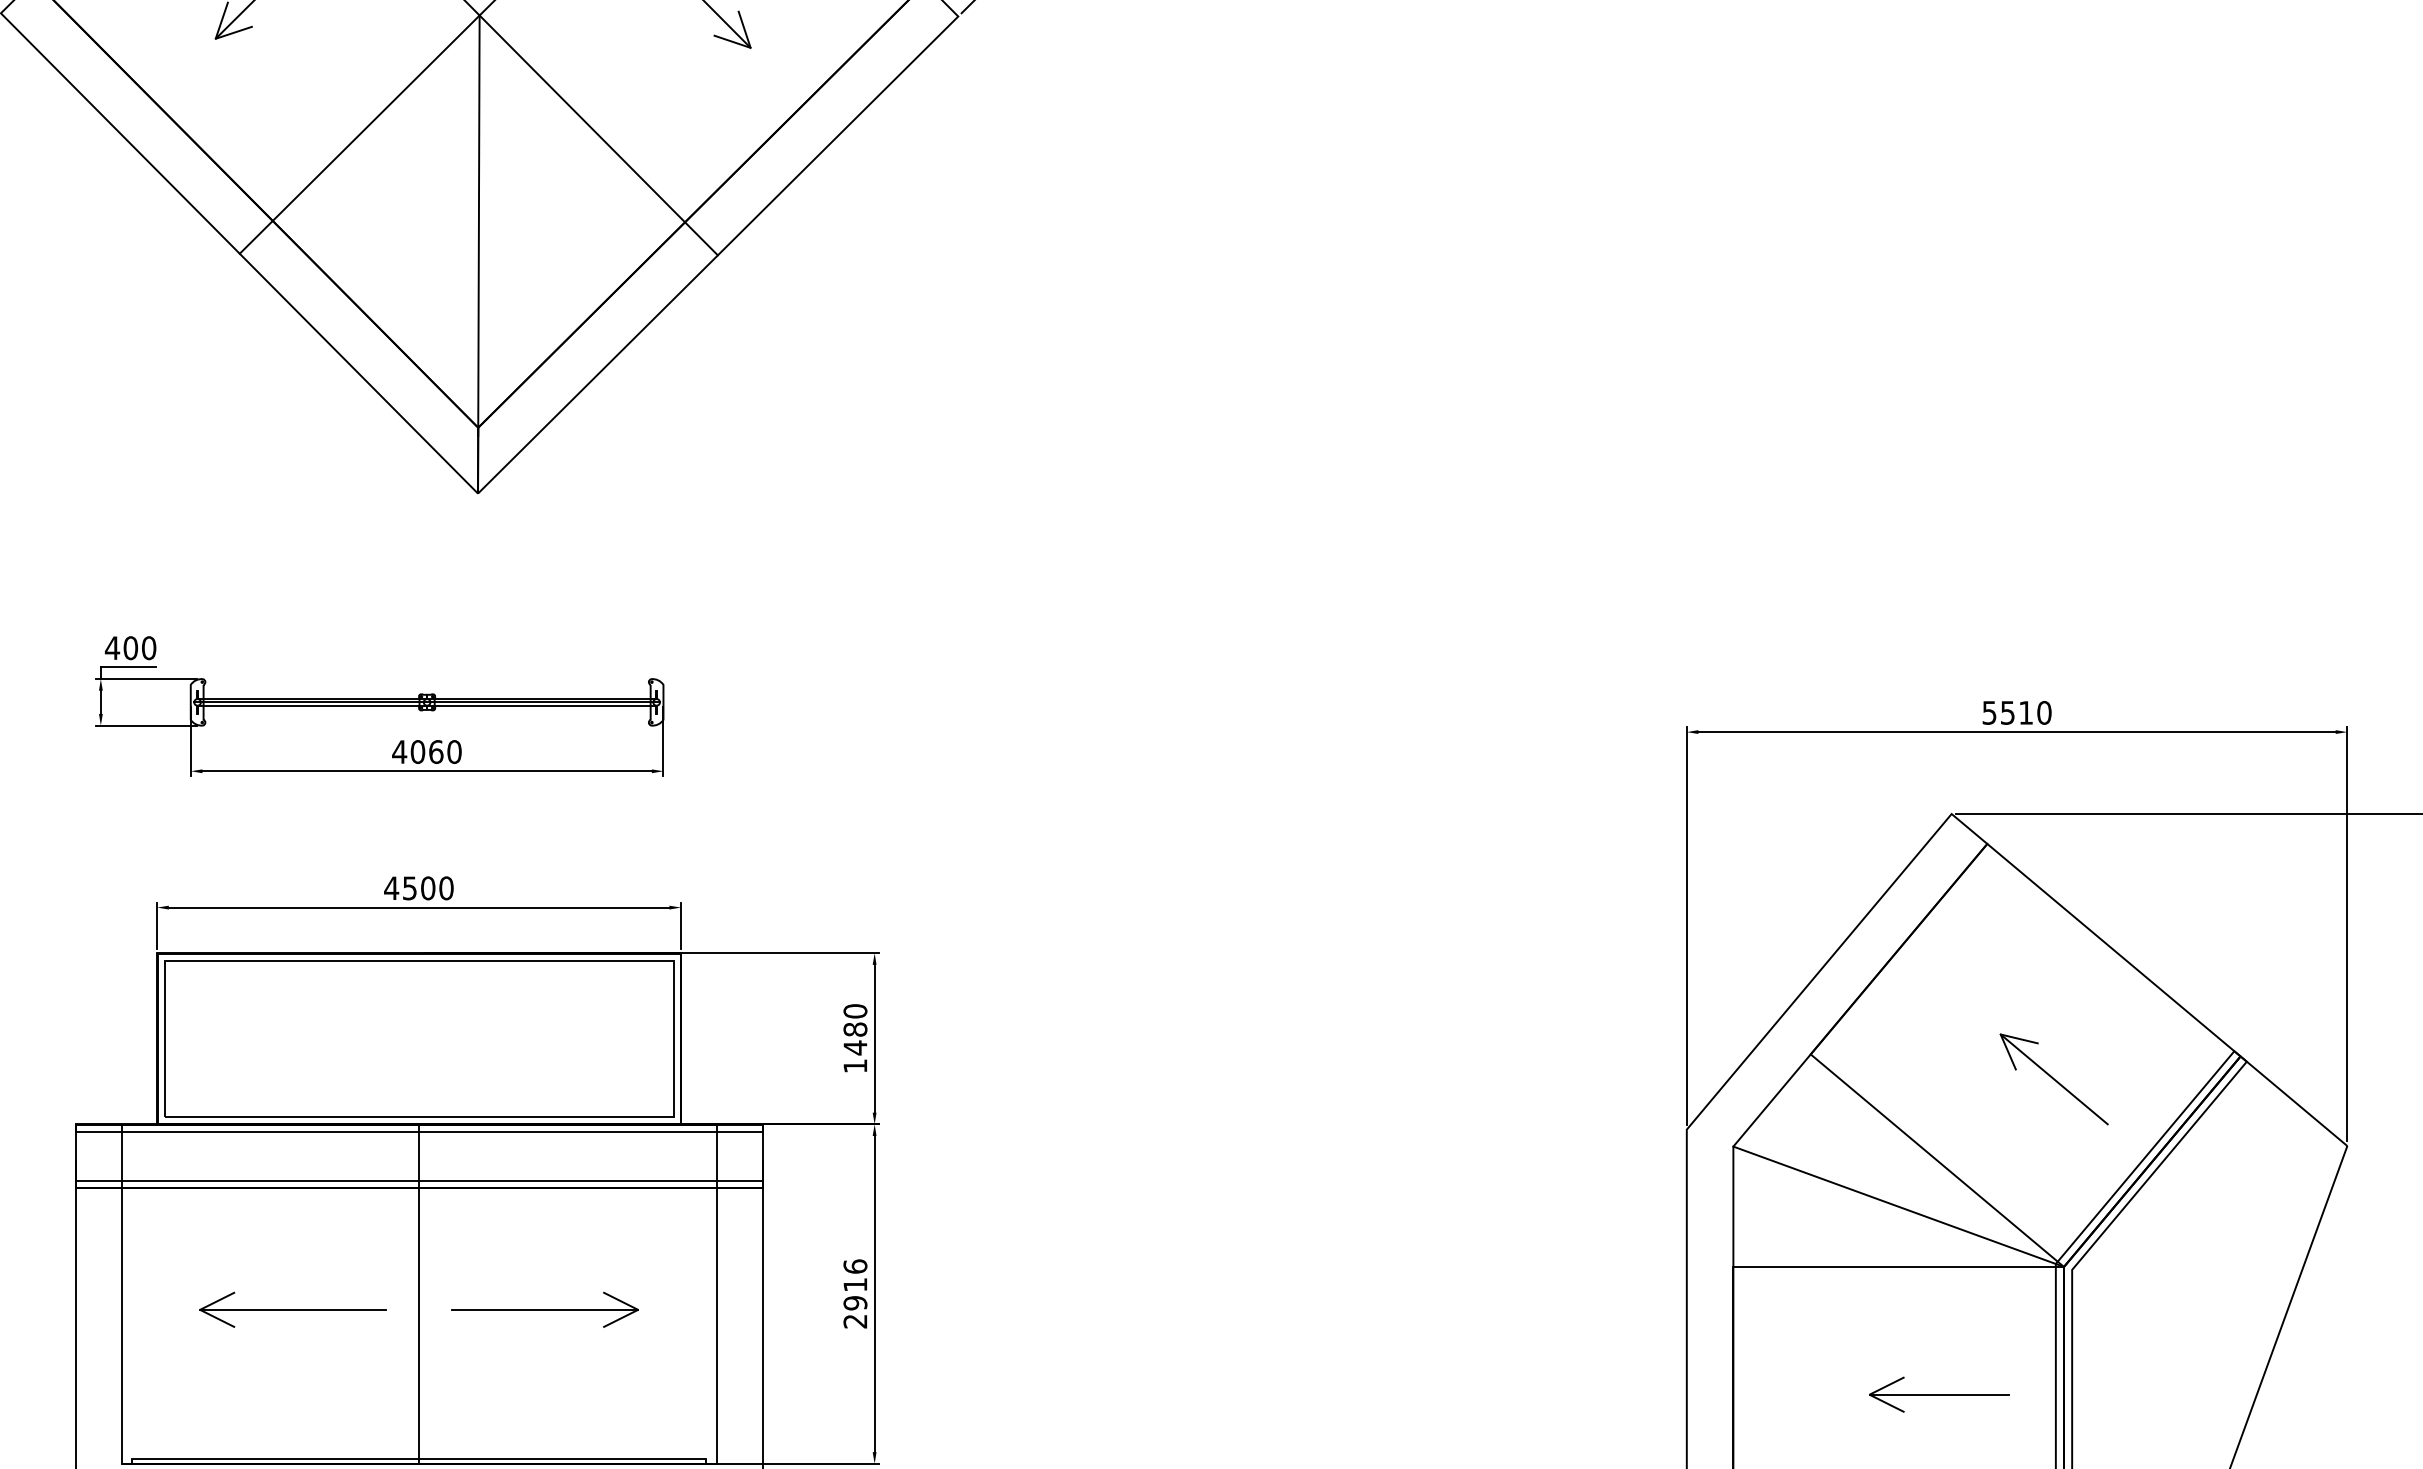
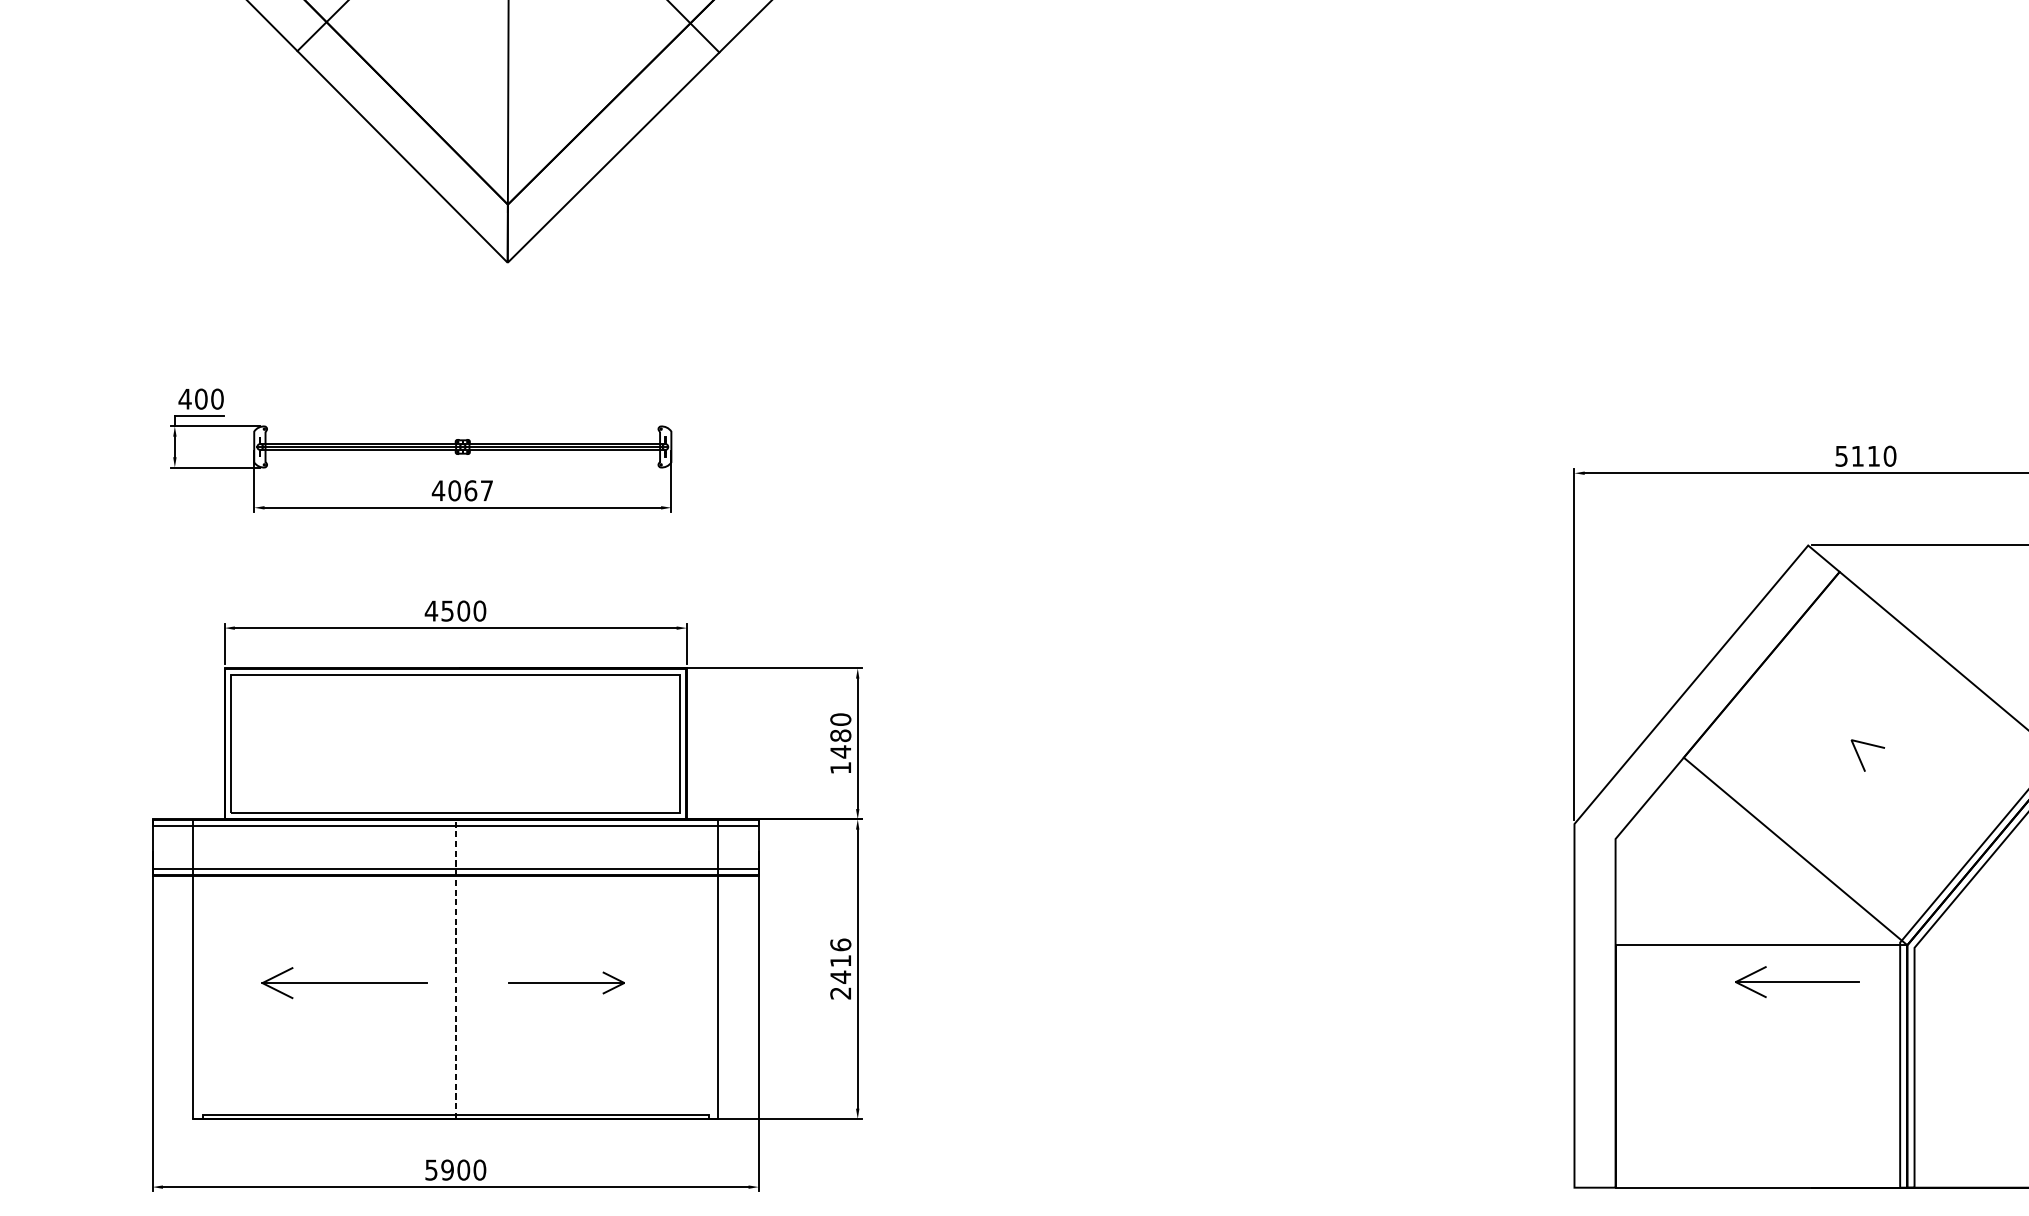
text: (2007, 712) -> (1857, 455), 5510 -> 5110
text: (454, 752) -> (486, 491), 4060 -> 4067
line: (2053, 1079) -> (1898, 779), removed
line: (1898, 1206) -> (1761, 891), removed
line: (419, 1293) -> (456, 968), solid -> dashed
text: (855, 1302) -> (840, 976), 2916 -> 2416
part: (544, 1309) -> (566, 982), size x0.7
part: (1939, 1394) -> (1797, 981), moved

